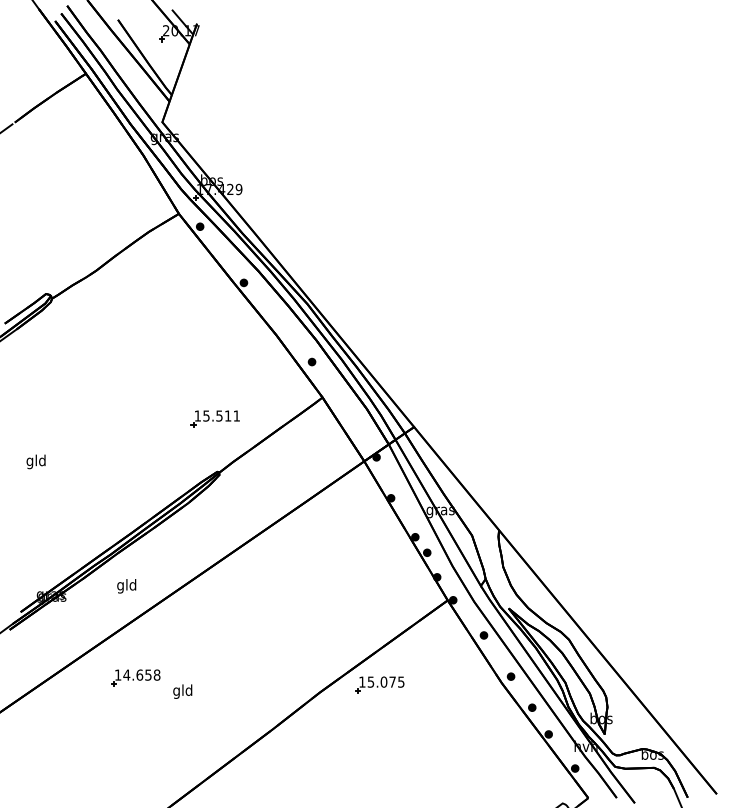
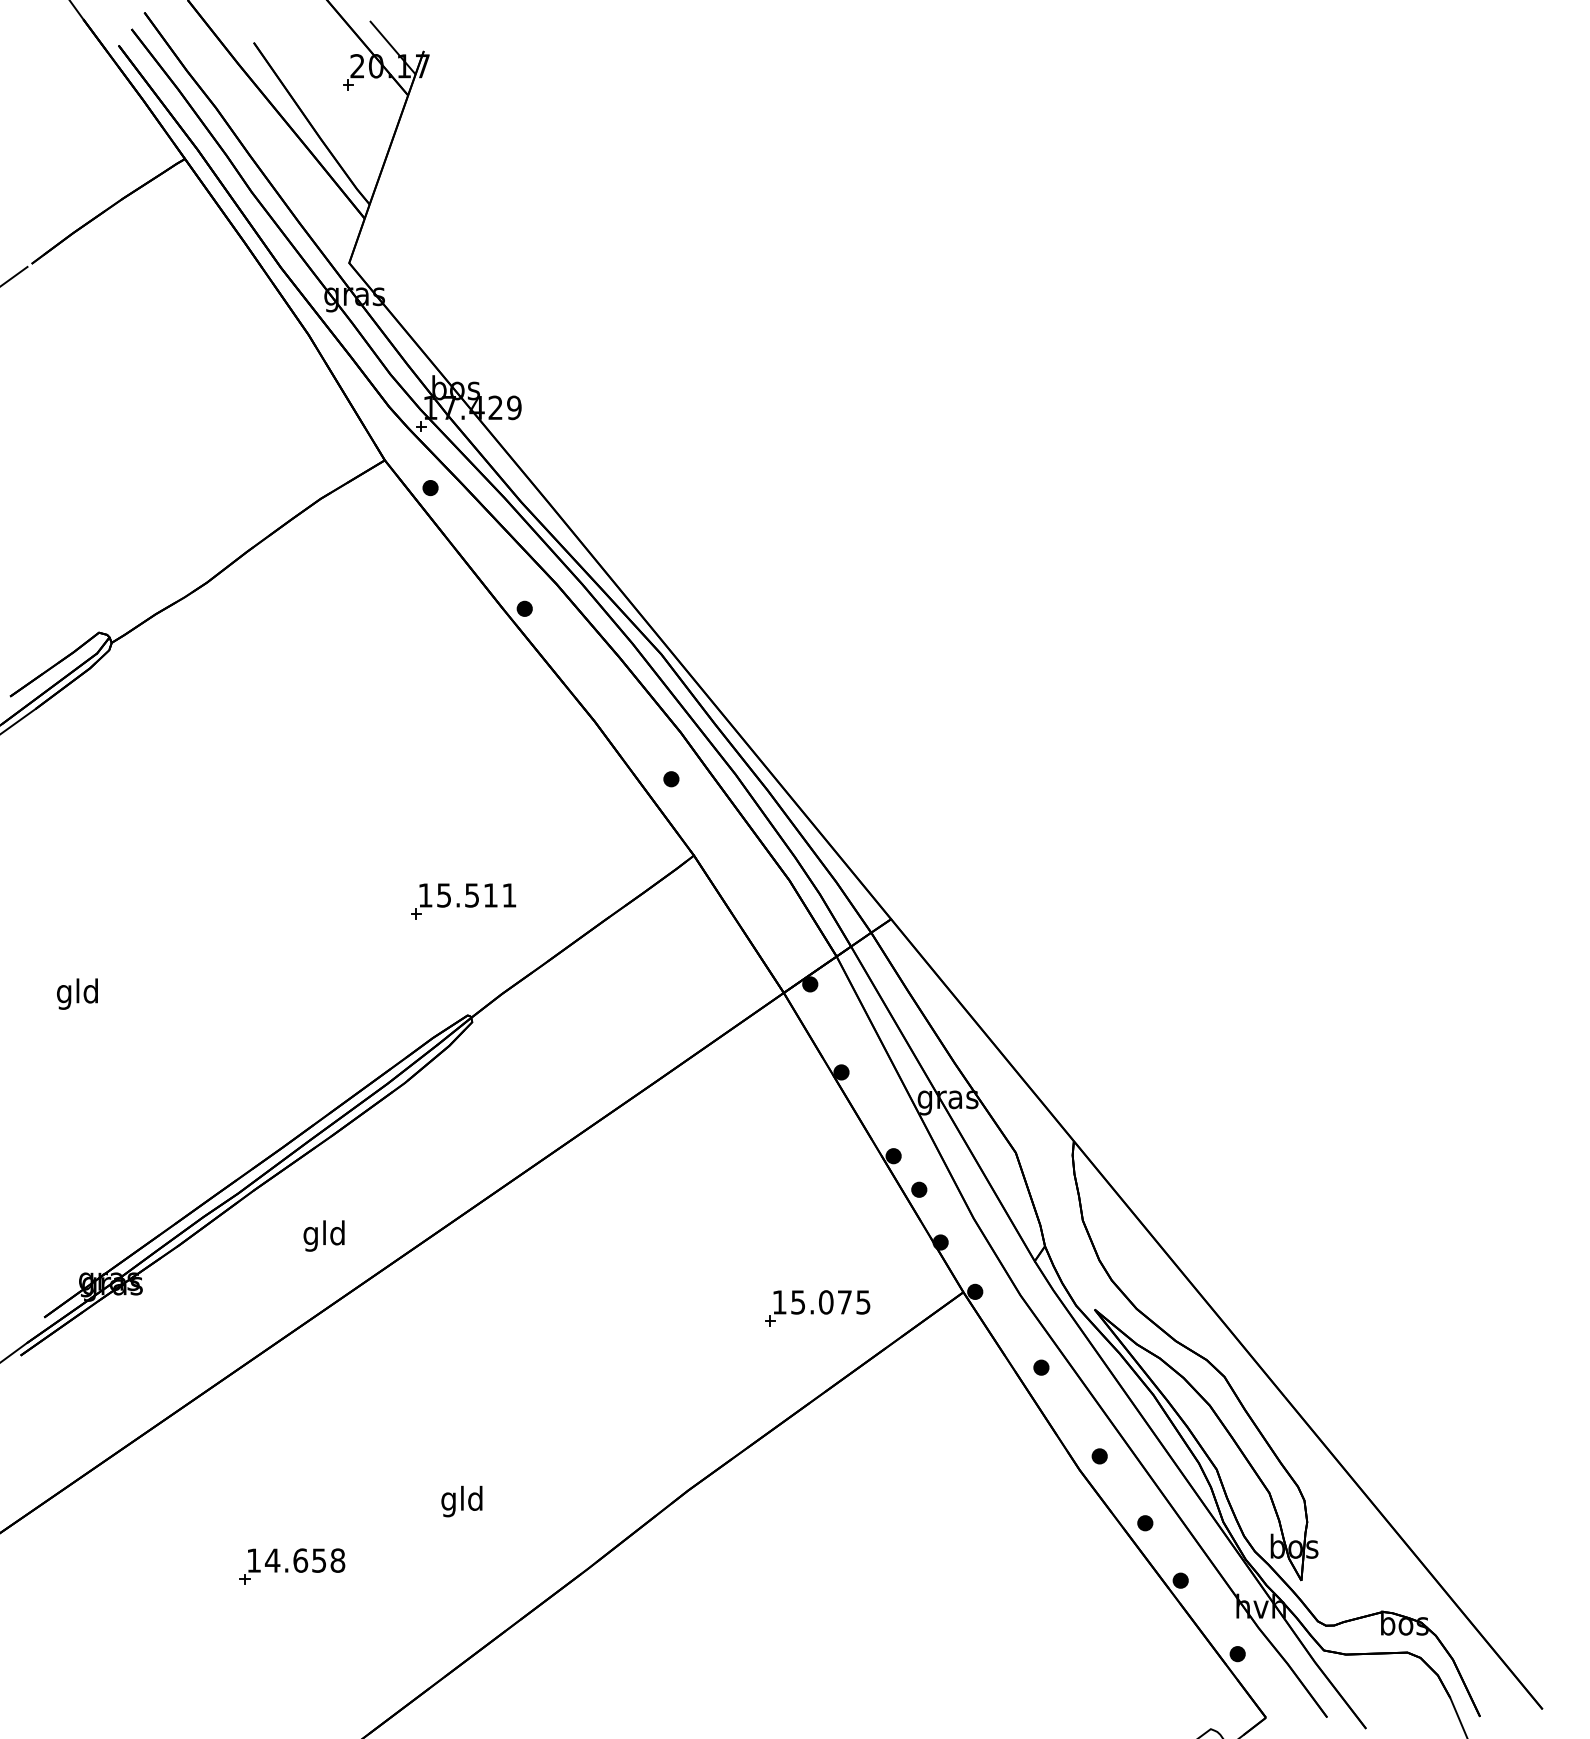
text: (126, 586) -> (323, 1236), moved
part: (135, 677) -> (291, 1565), moved
part: (379, 684) -> (816, 1307), moved
text: (182, 691) -> (461, 1501), moved

